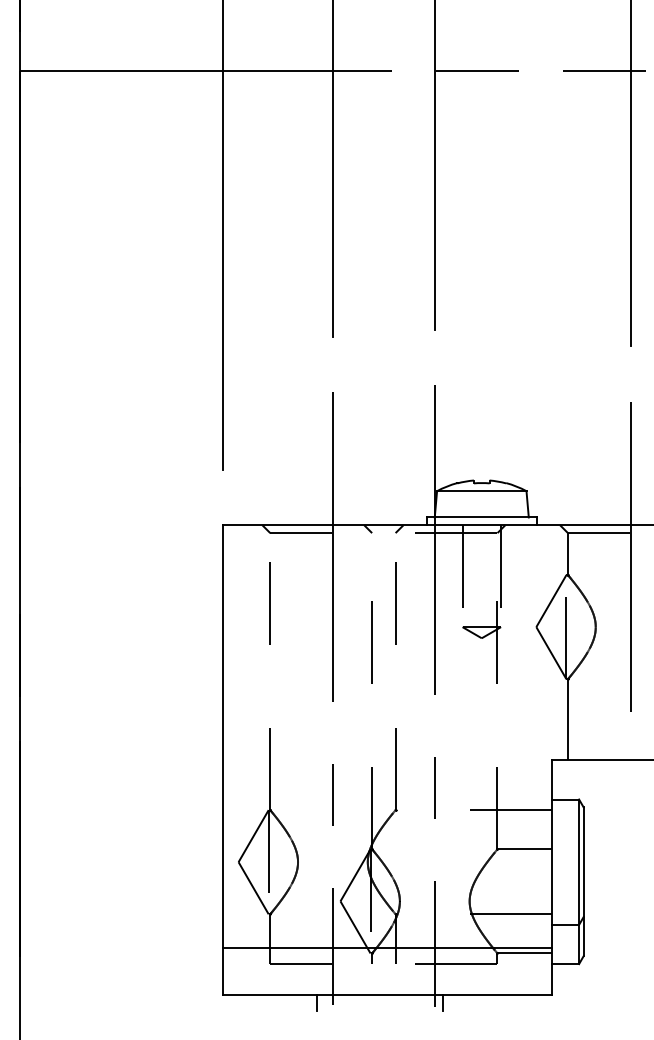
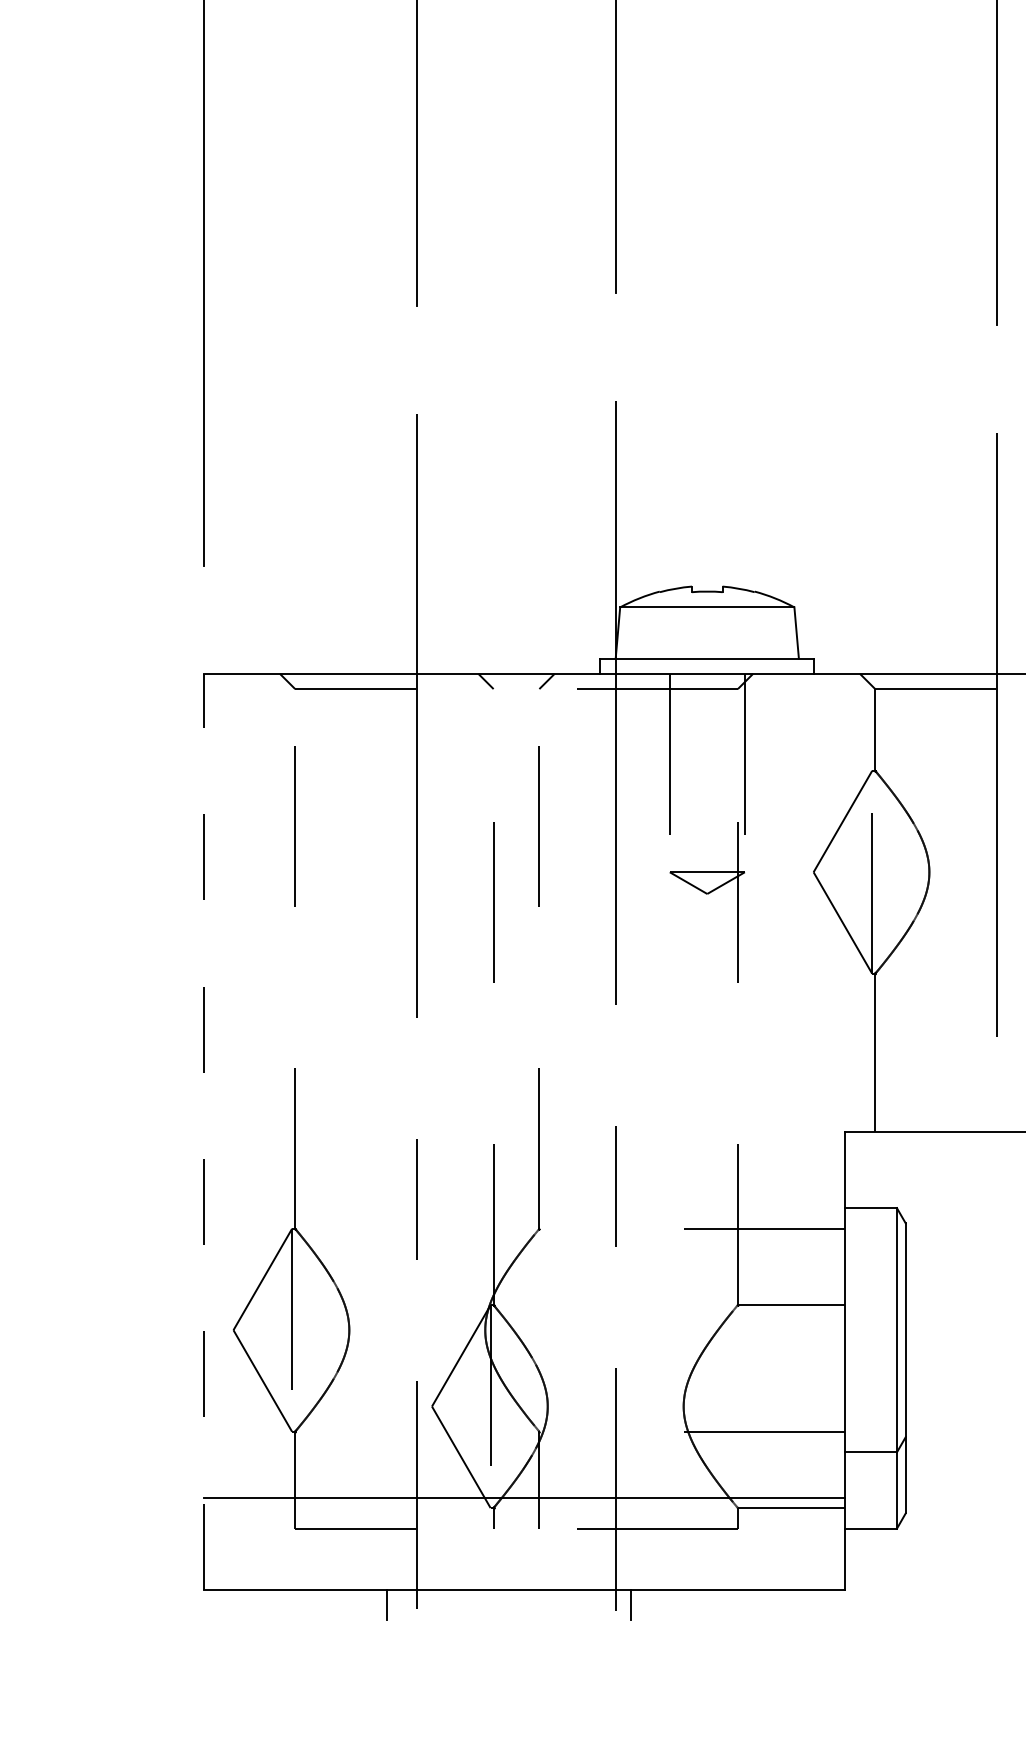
line: (223, 759) -> (204, 1130), solid -> dashed

